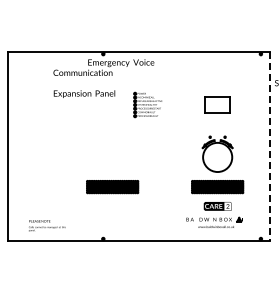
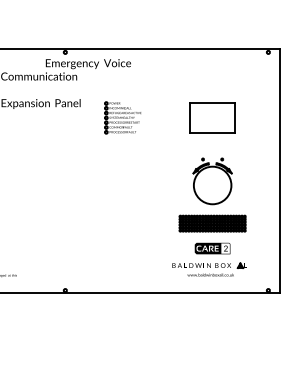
part: (217, 104) -> (212, 117), size x1.43
line: (270, 146) -> (280, 171), dashed -> solid
part: (112, 187) -> (77, 224), removed

